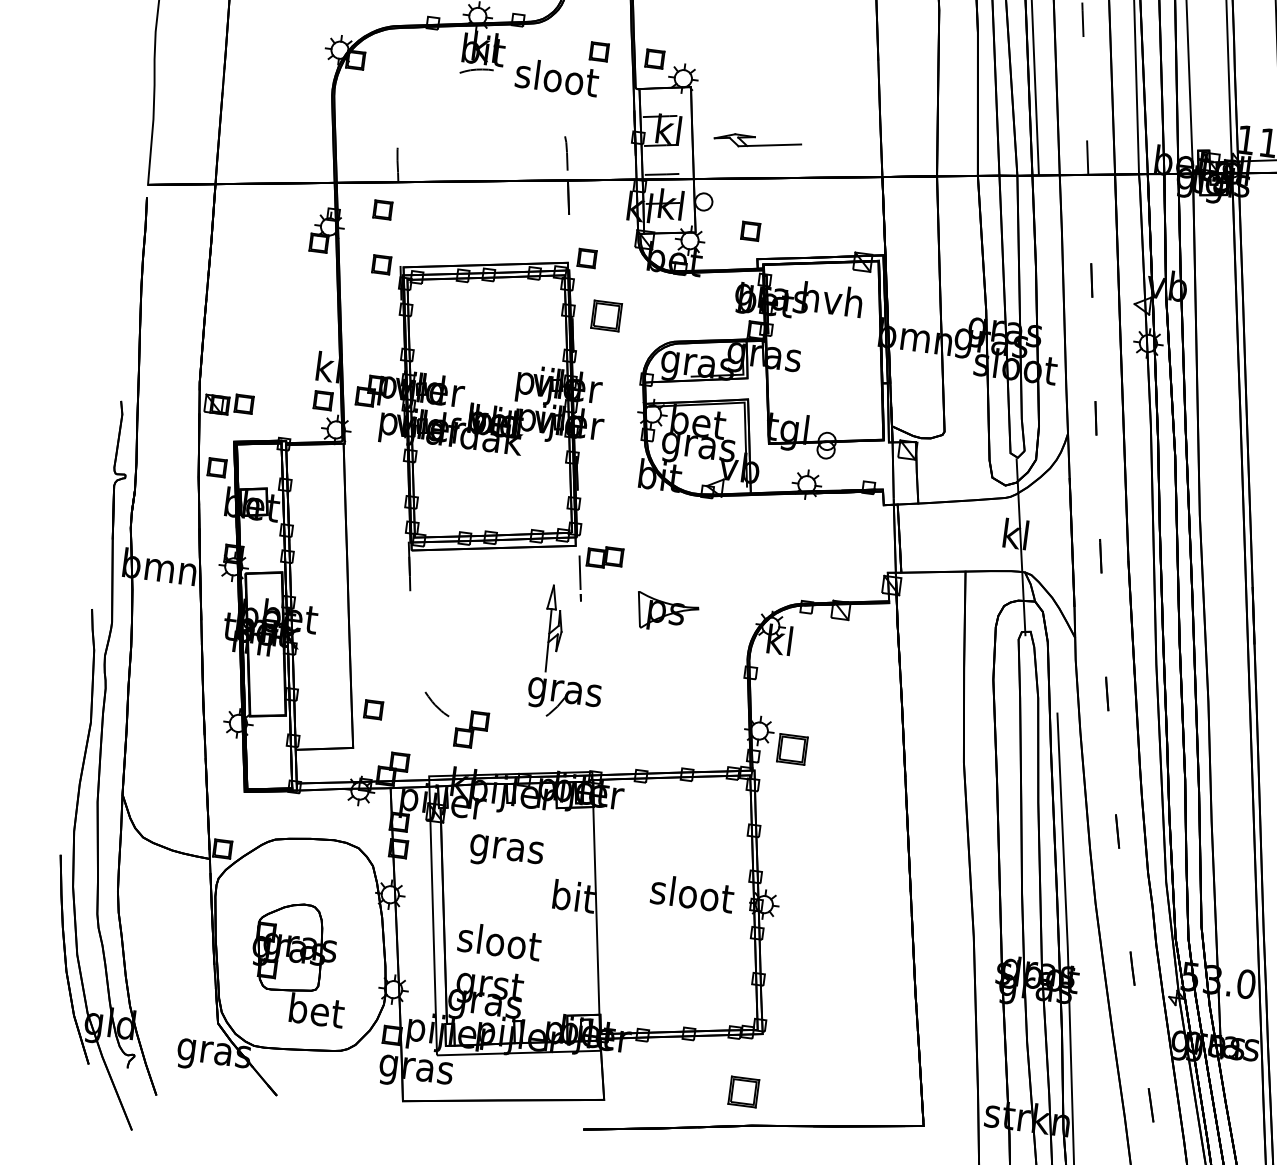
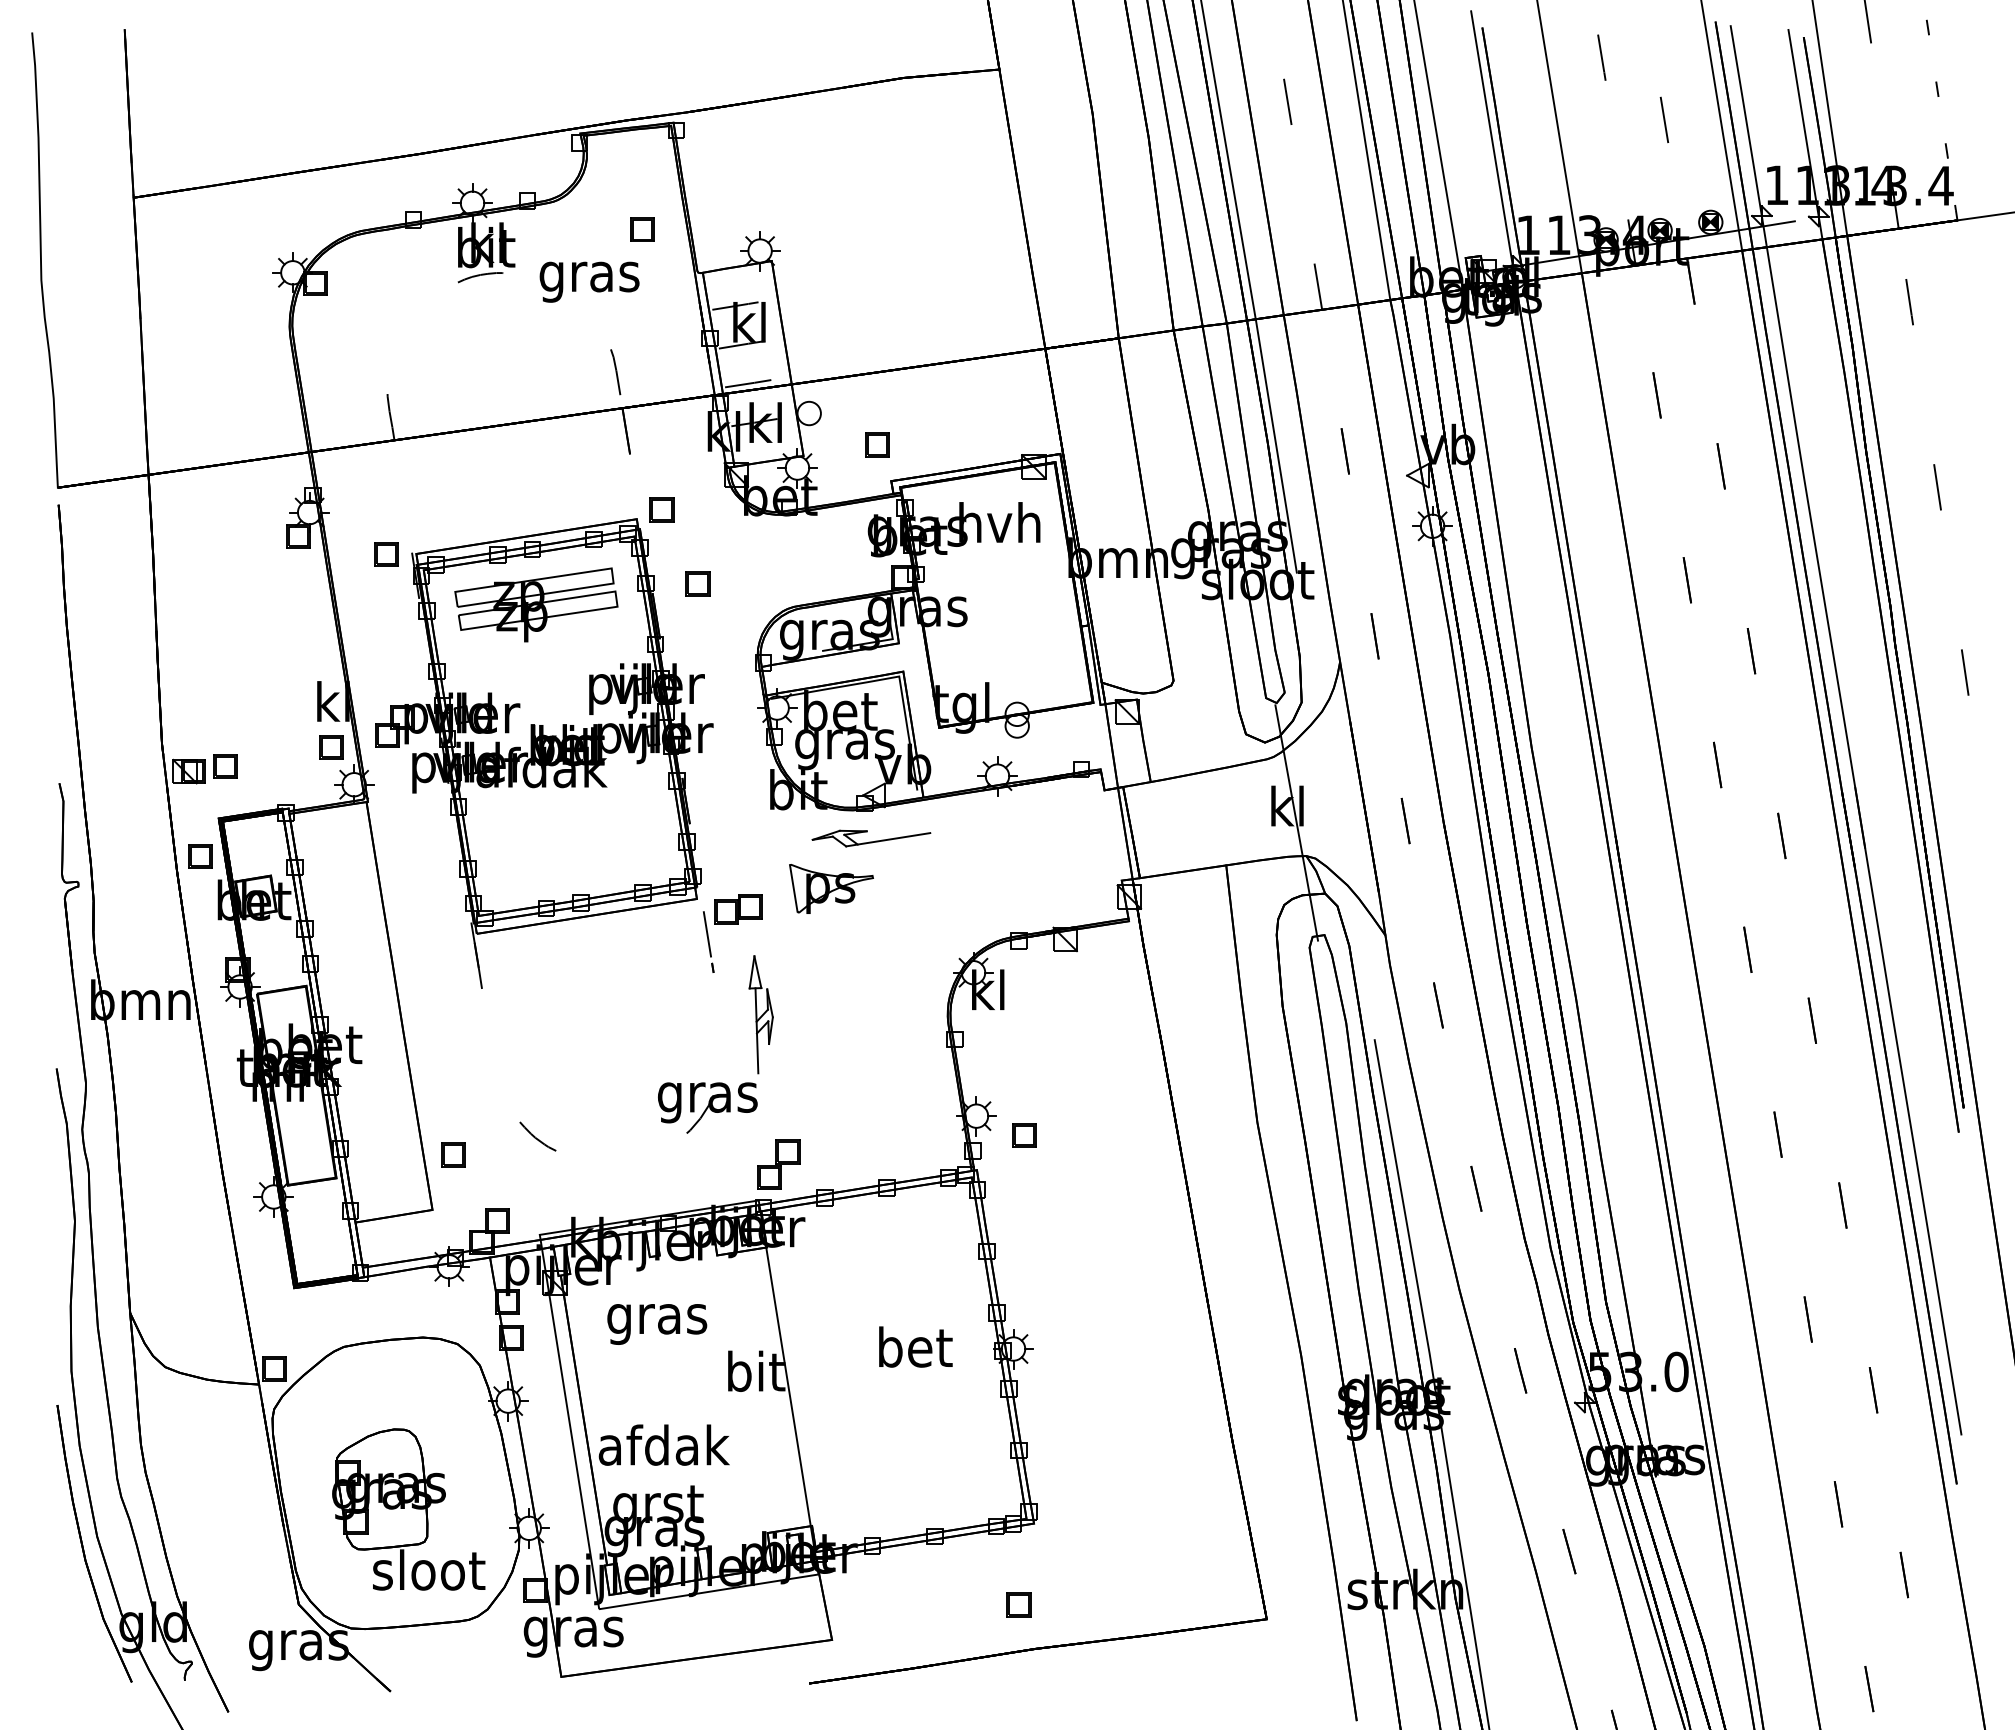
part: (655, 58) -> (718, 229), removed
text: (557, 81) -> (590, 276), sloot -> gras
part: (757, 142) -> (871, 838), moved
part: (382, 210) -> (378, 480), removed
line: (1041, 270) -> (1276, 446), added
part: (486, 315) -> (536, 604), added
part: (606, 315) -> (697, 583), size x0.62
part: (666, 613) -> (831, 888), moved
part: (552, 628) -> (760, 1014), moved
part: (471, 729) -> (778, 1164), moved
part: (792, 749) -> (1024, 1135), size x0.62
text: (692, 893) -> (914, 1346), sloot -> bet
text: (499, 941) -> (663, 1444), sloot -> afdak
text: (316, 1010) -> (429, 1569), bet -> sloot
part: (743, 1091) -> (1018, 1604), size x0.62

